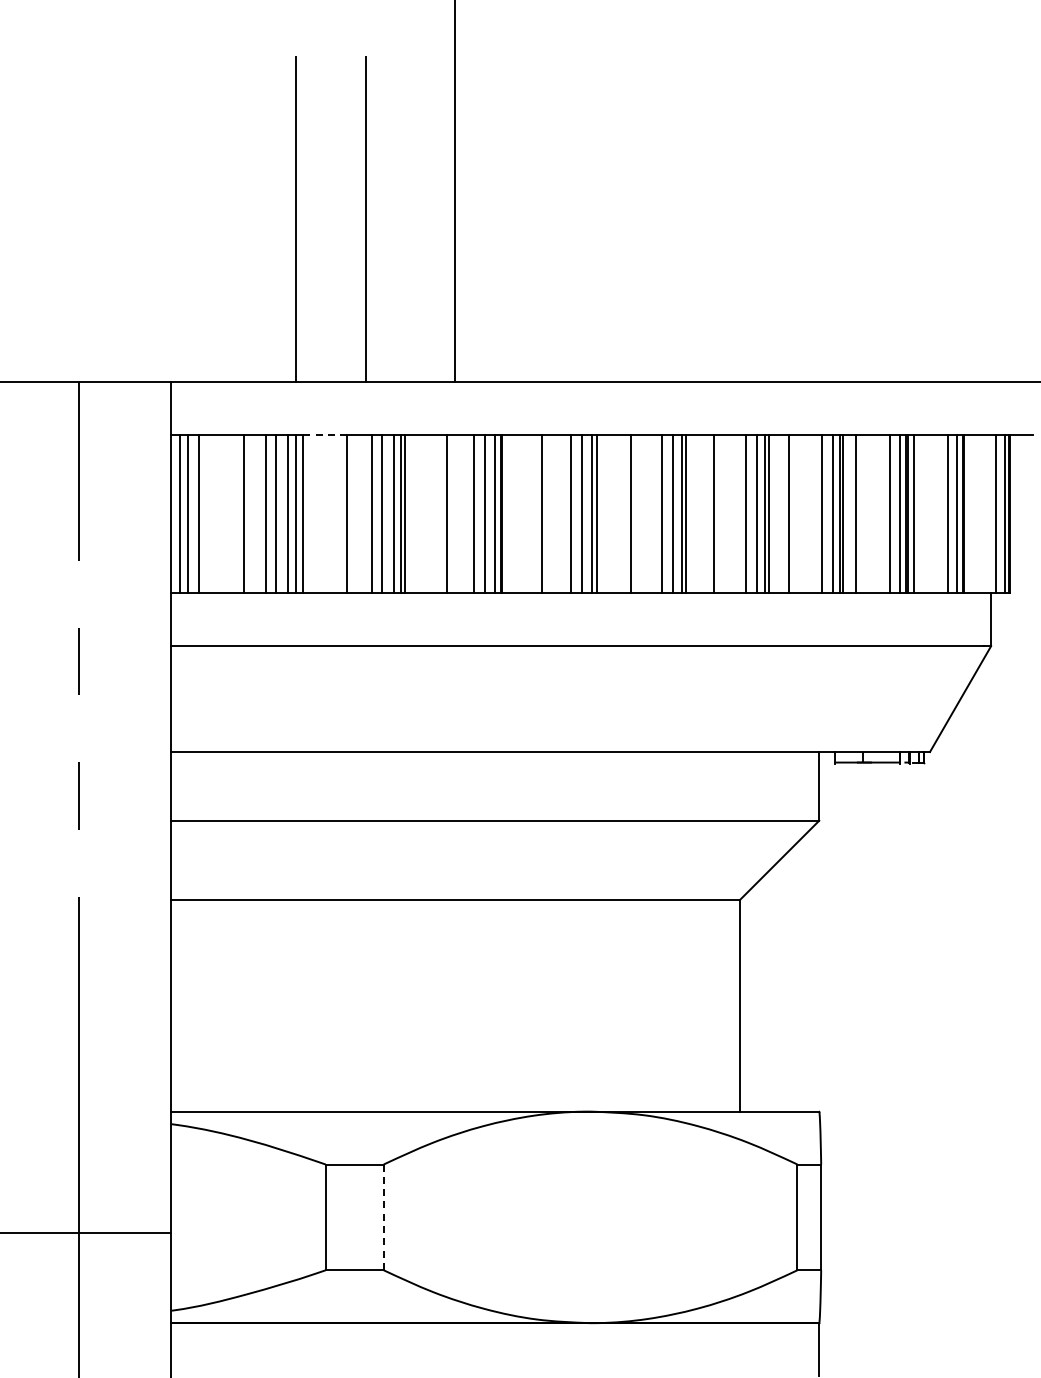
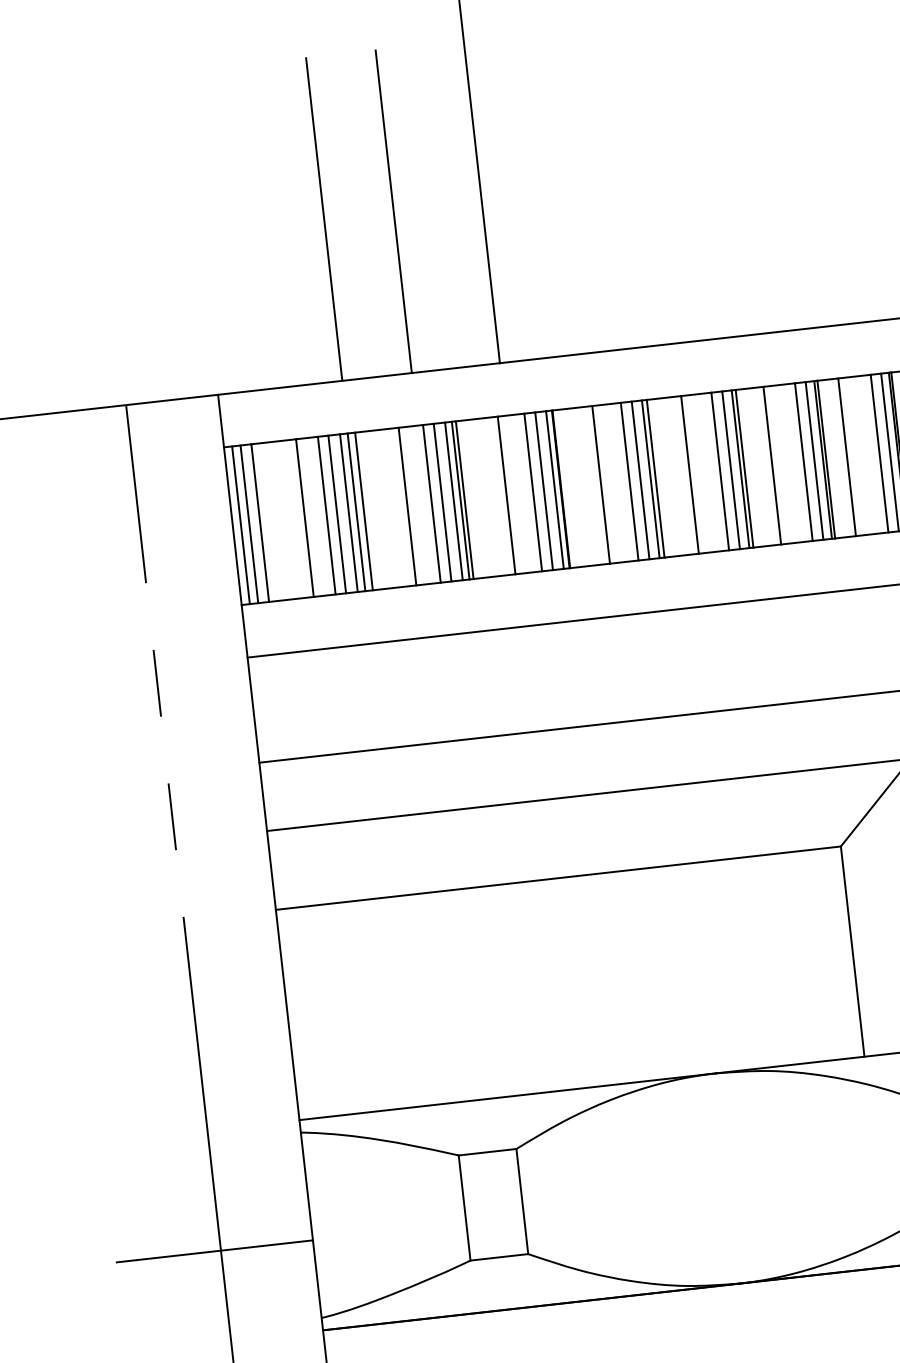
line: (325, 434) -> (377, 430), dashed -> solid
line: (383, 1217) -> (522, 1201), dashed -> solid

